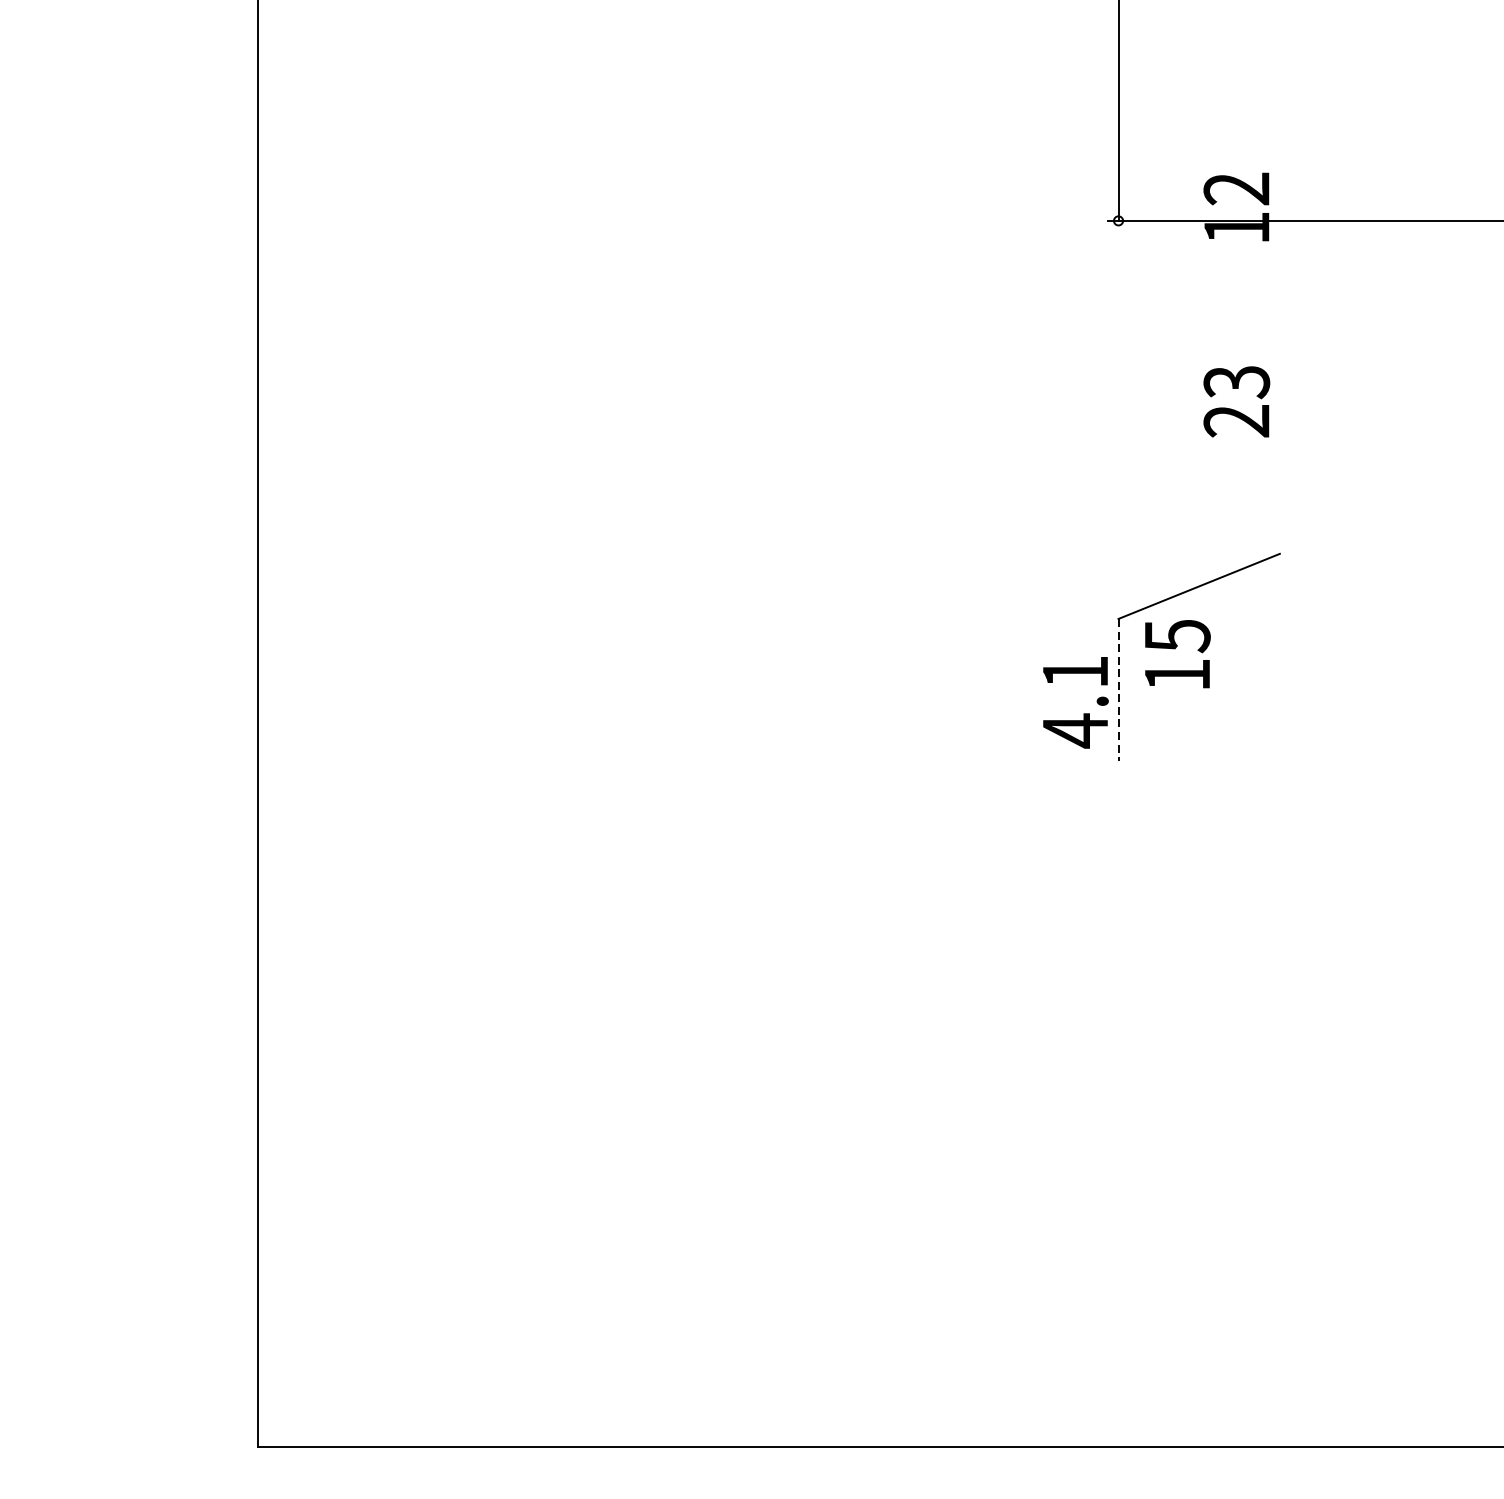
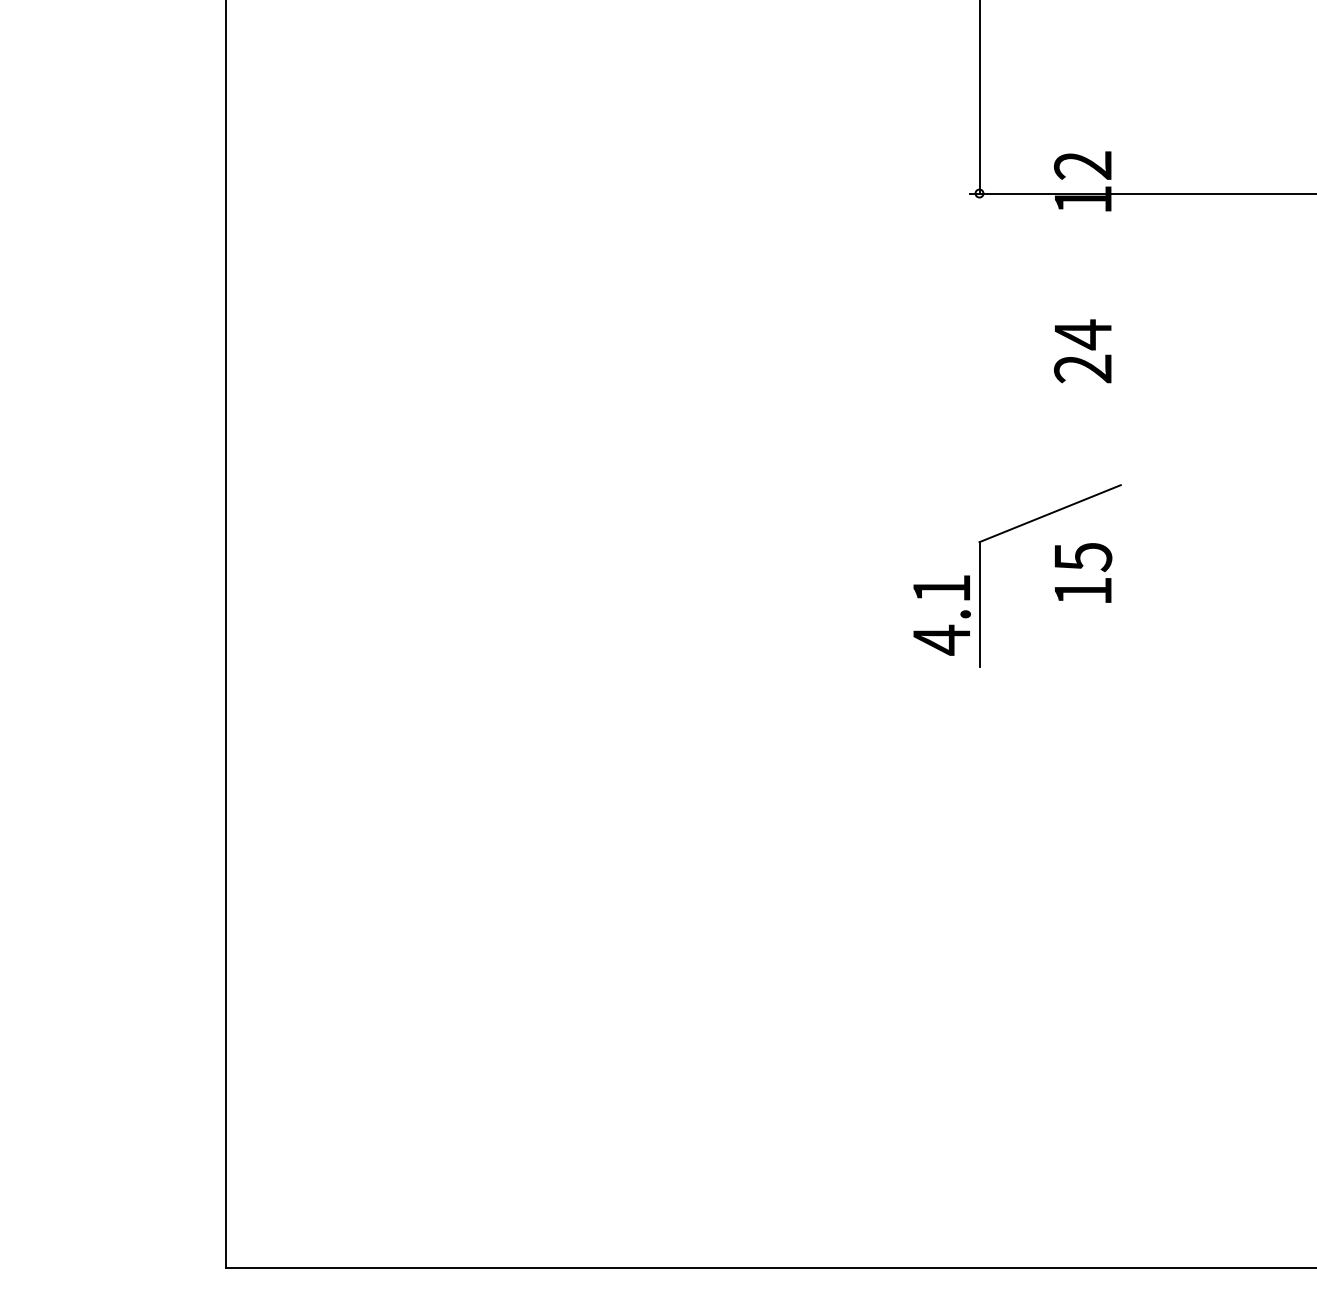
text: (1237, 381) -> (1083, 334), 23 -> 24
text: (1177, 653) -> (1083, 572), moved
line: (1118, 690) -> (979, 604), dashed -> solid

